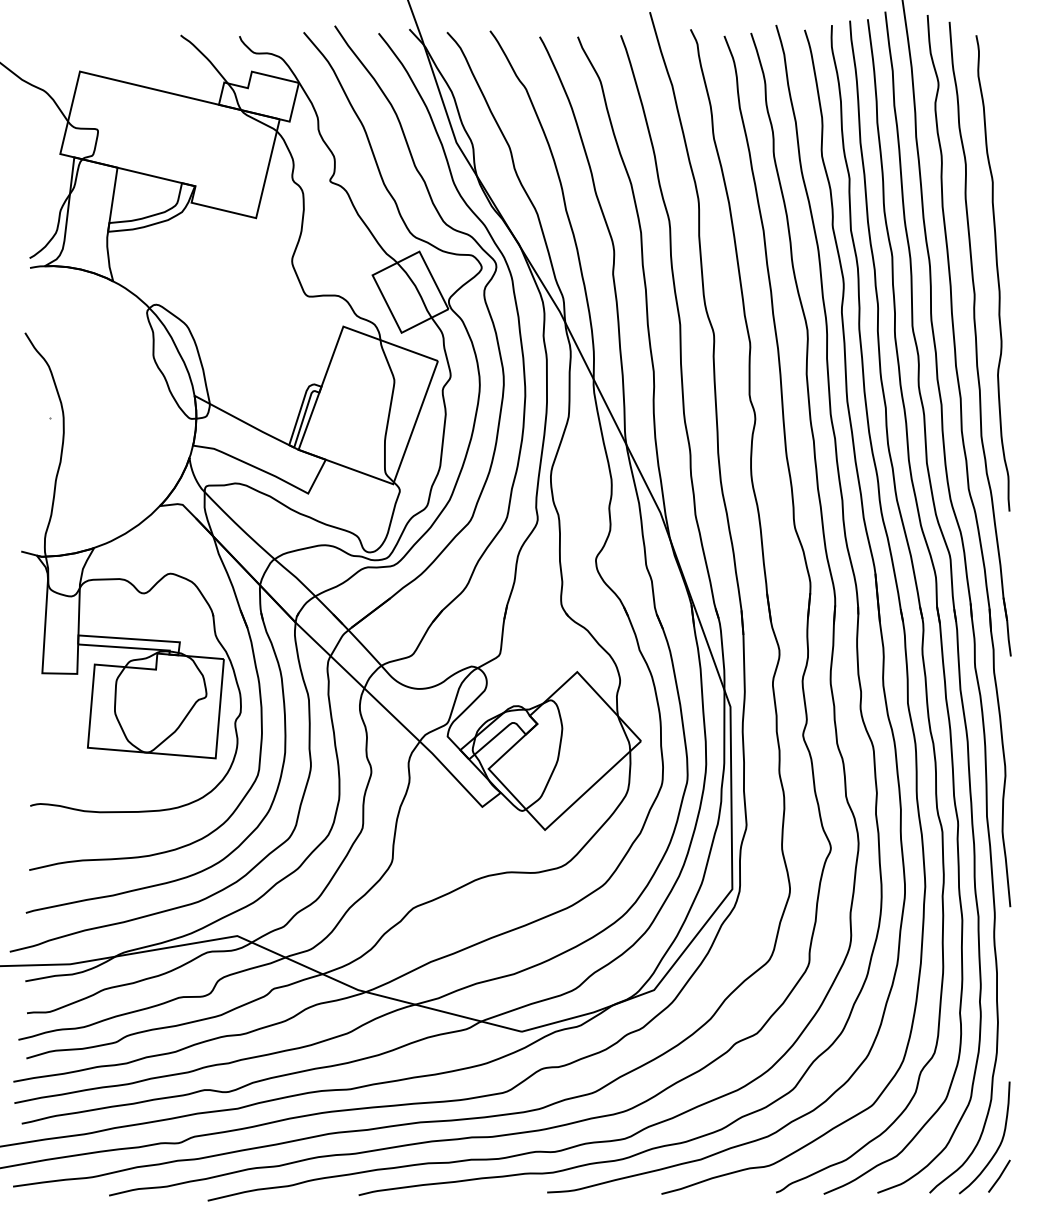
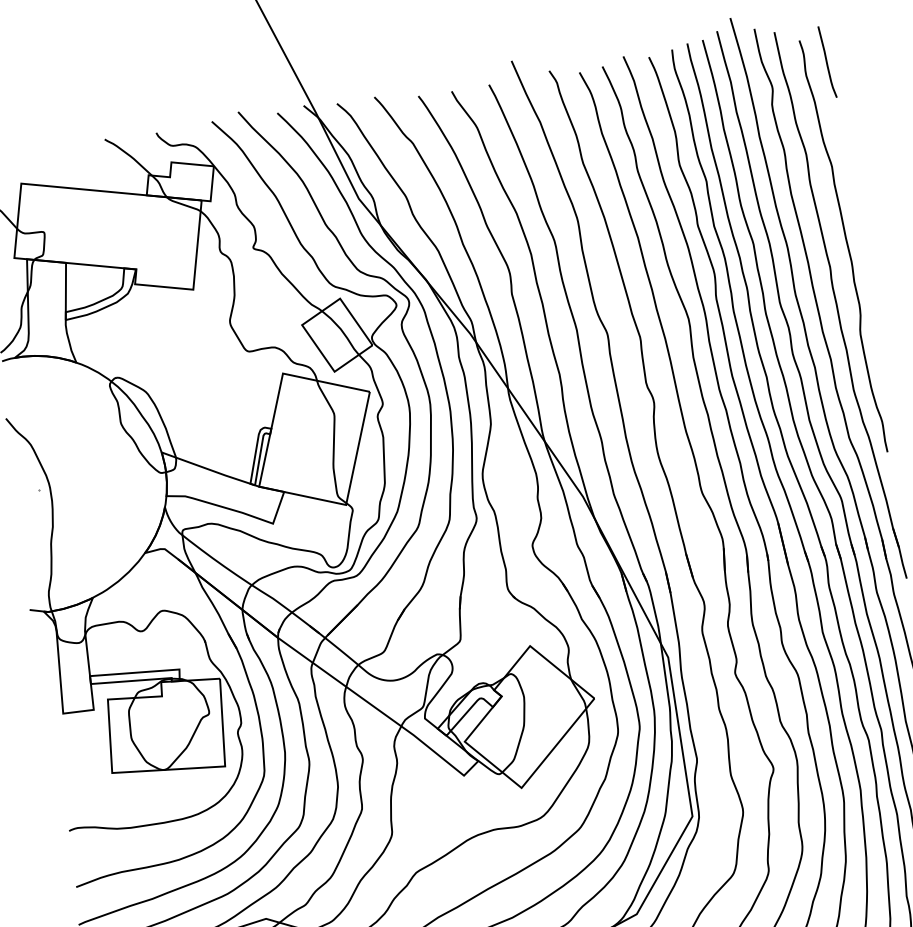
curve: (1004, 63) -> (827, 61), added

